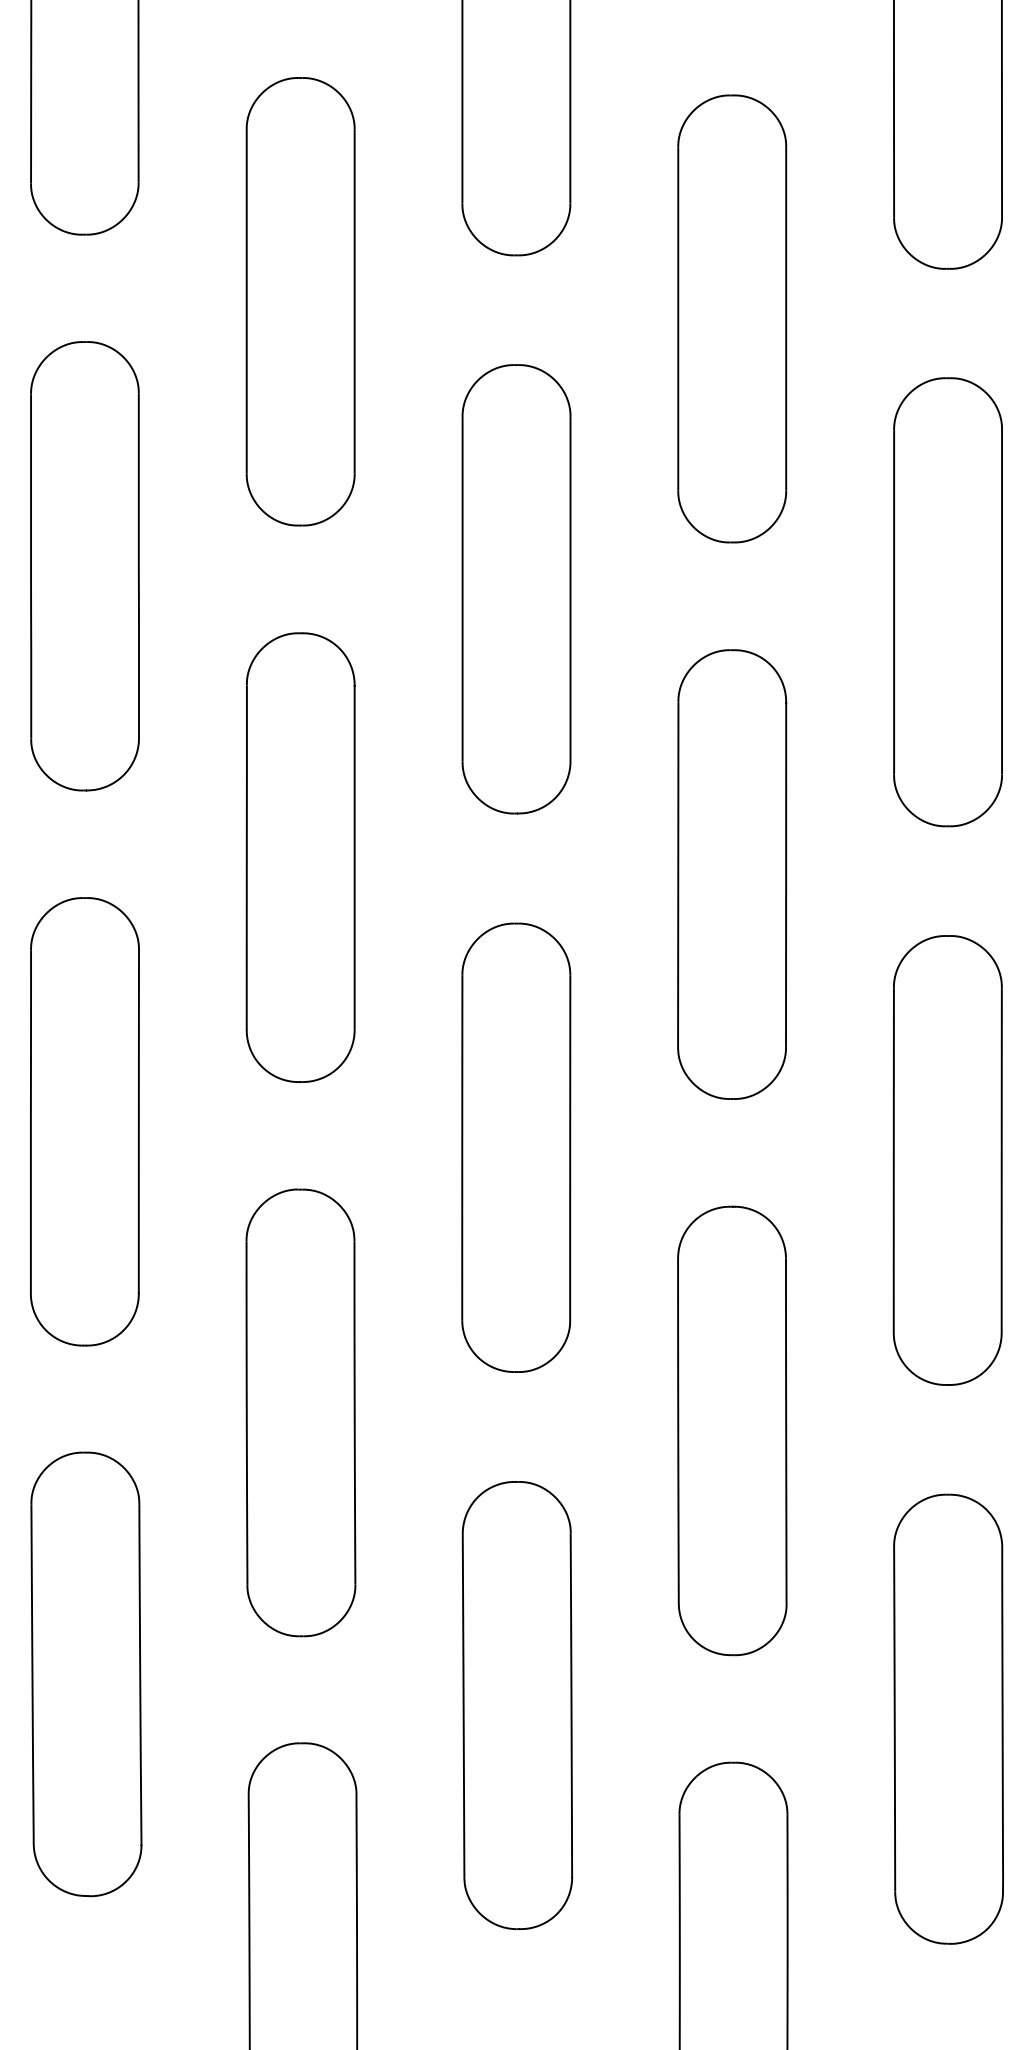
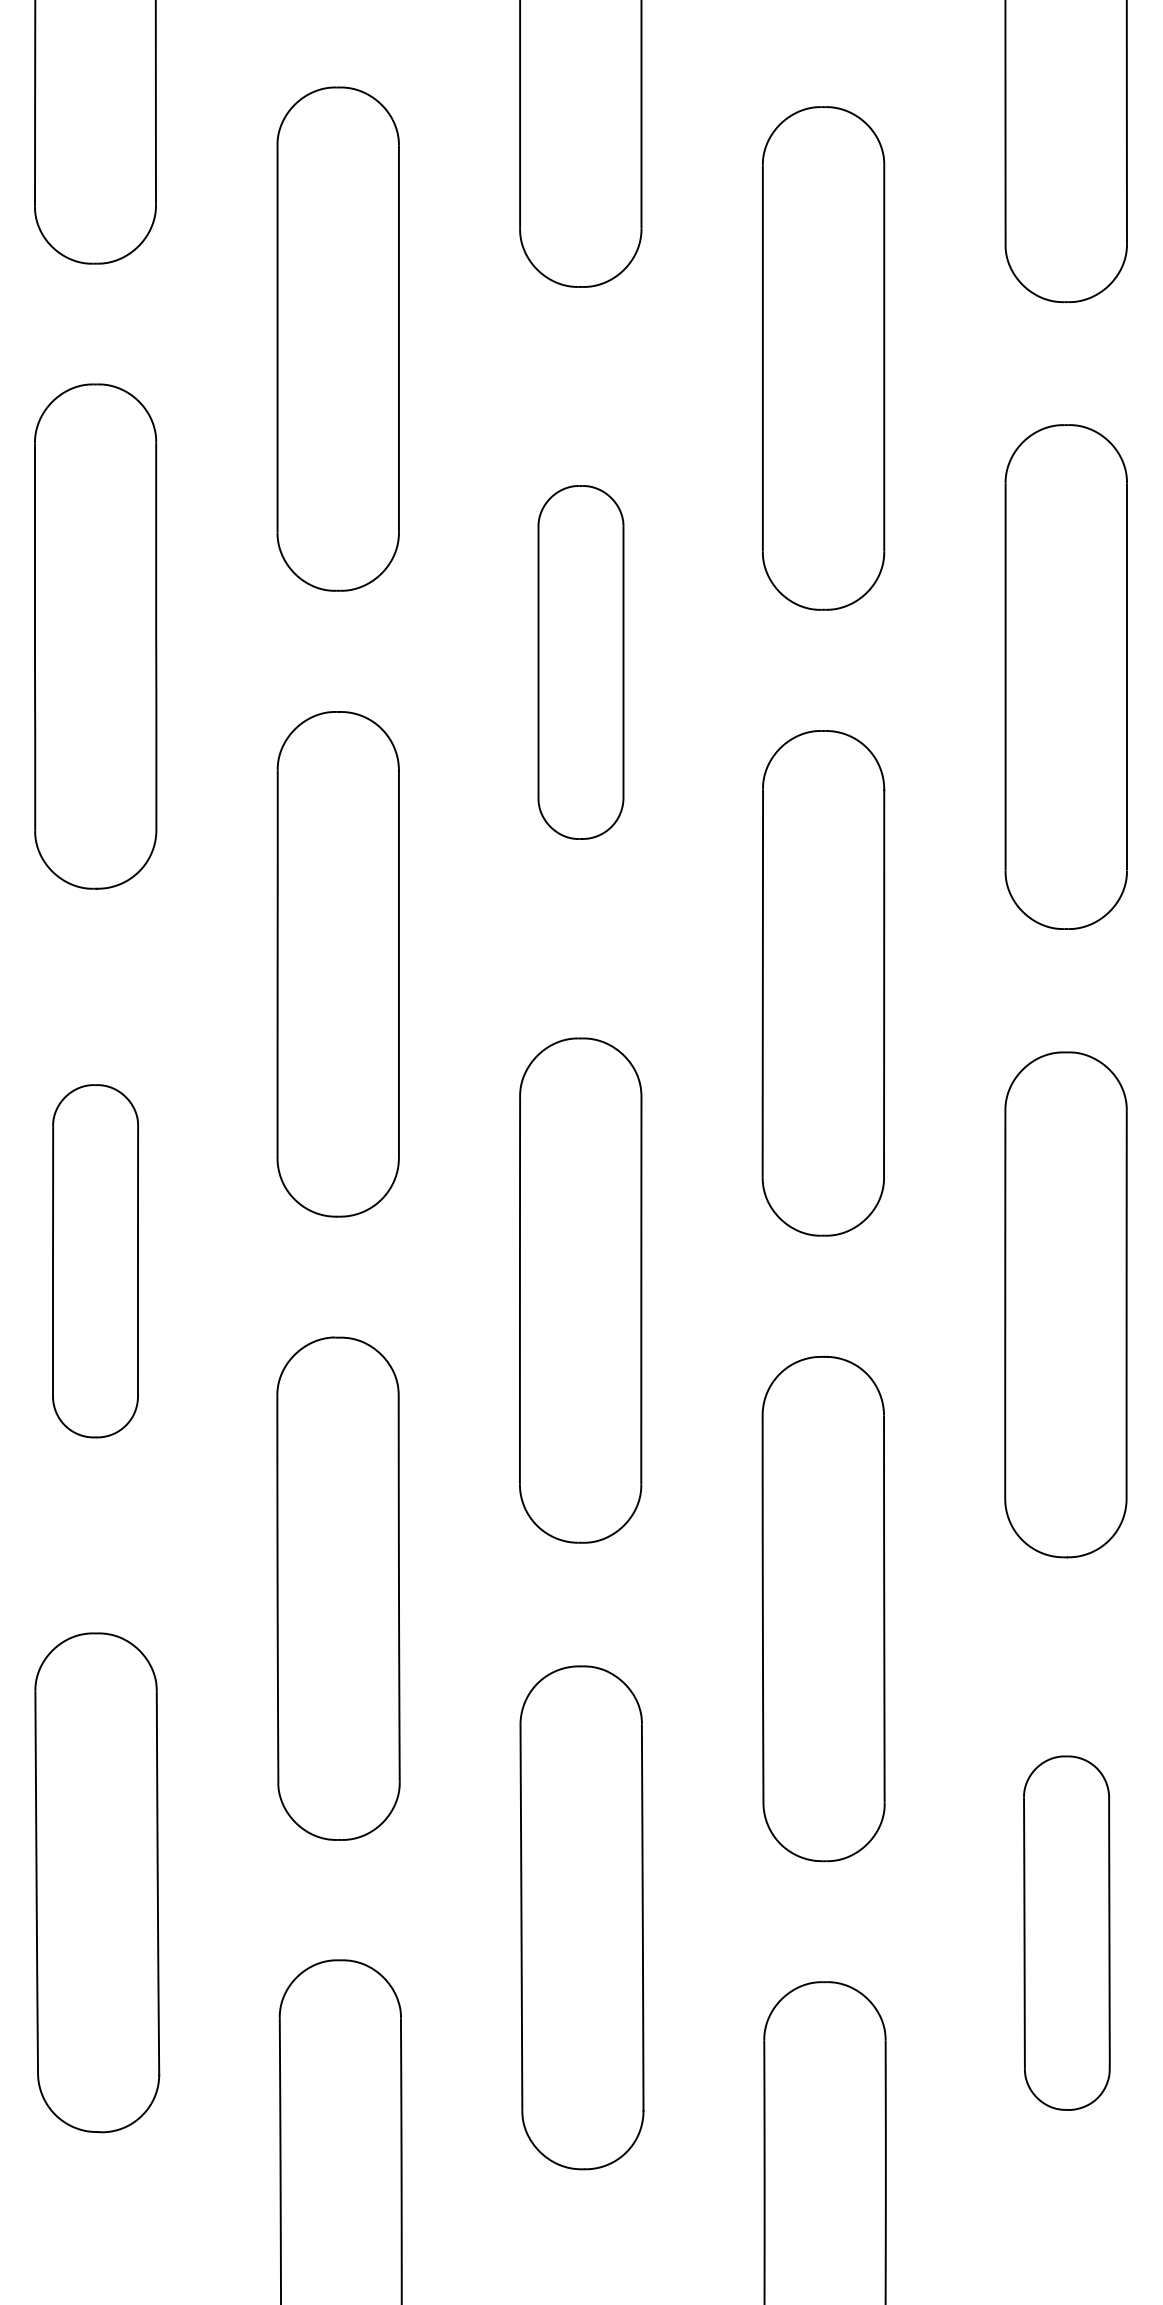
part: (516, 589) -> (580, 662), size x0.7
part: (84, 1121) -> (95, 1260), size x0.7
part: (948, 1718) -> (1066, 1932), size x0.7

